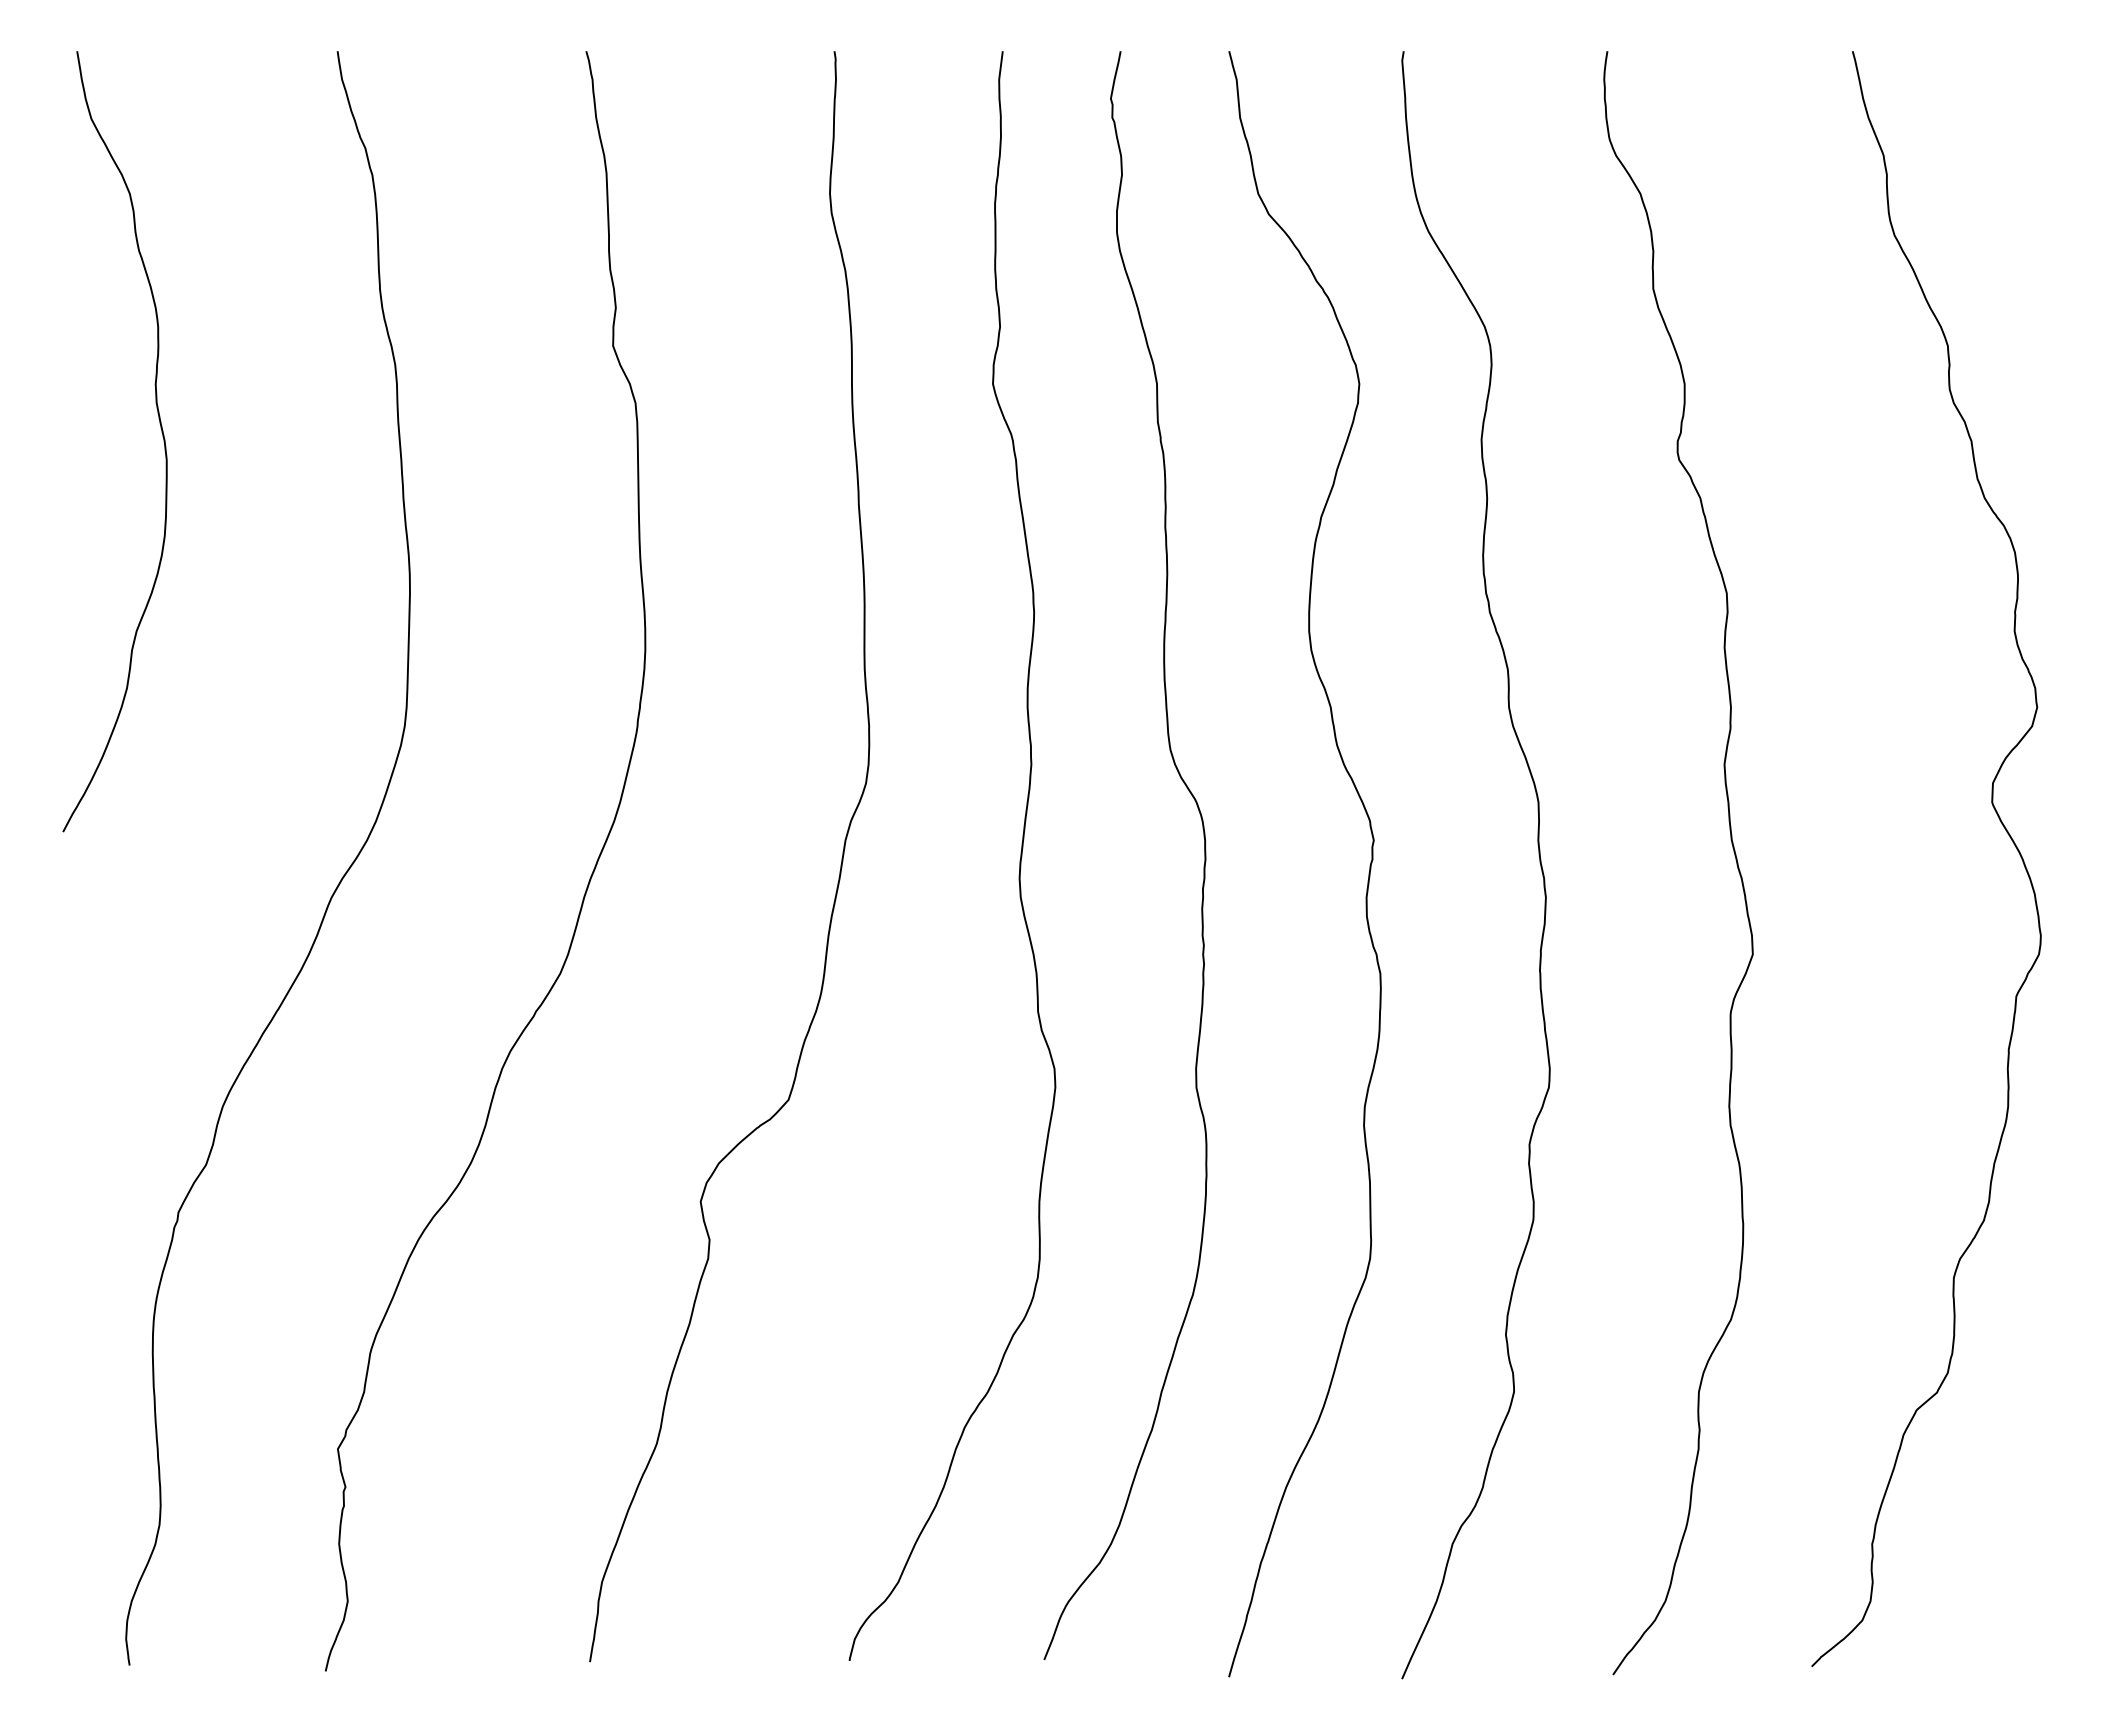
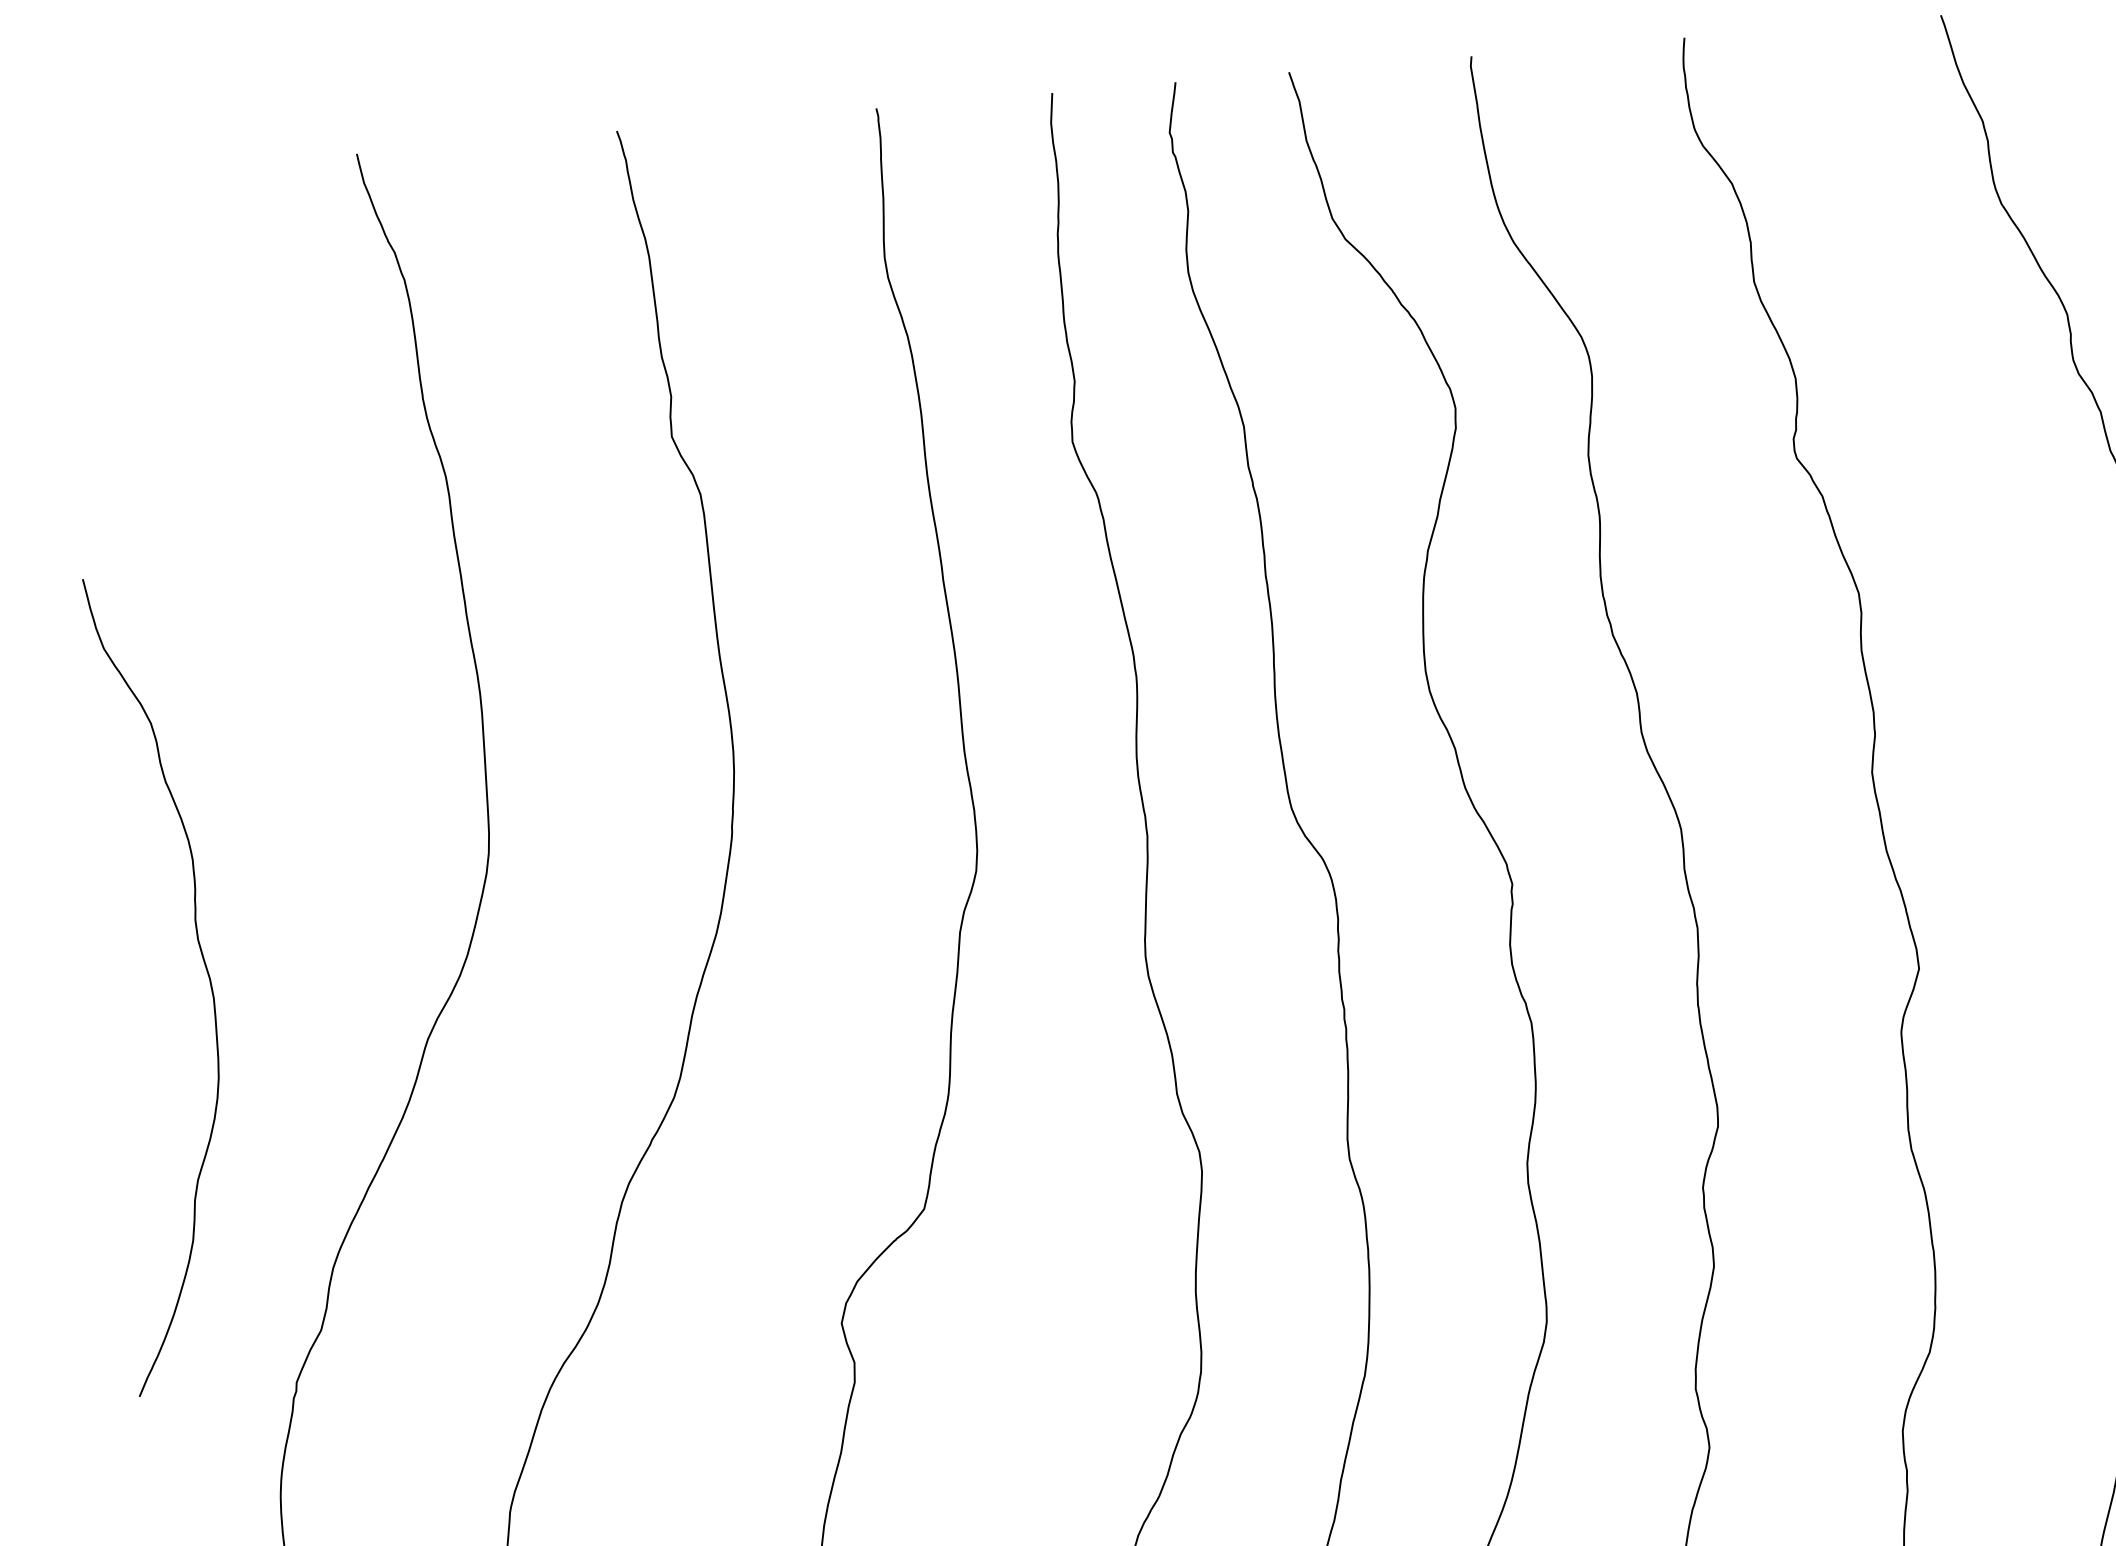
curve: (160, 428) -> (204, 966), moved

